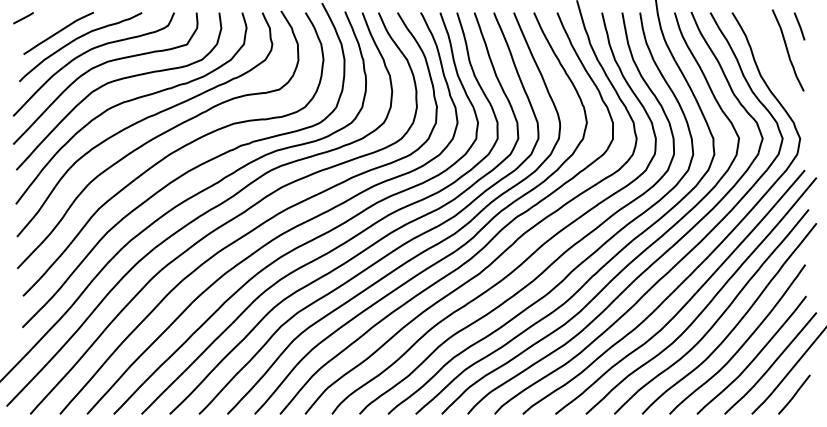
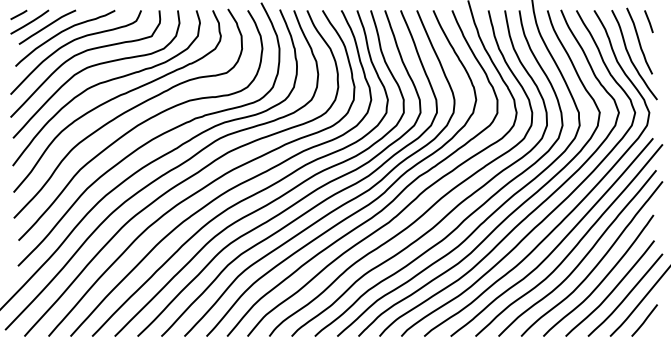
line: (37, 26) -> (30, 21), added
curve: (776, 68) -> (630, 55), added

